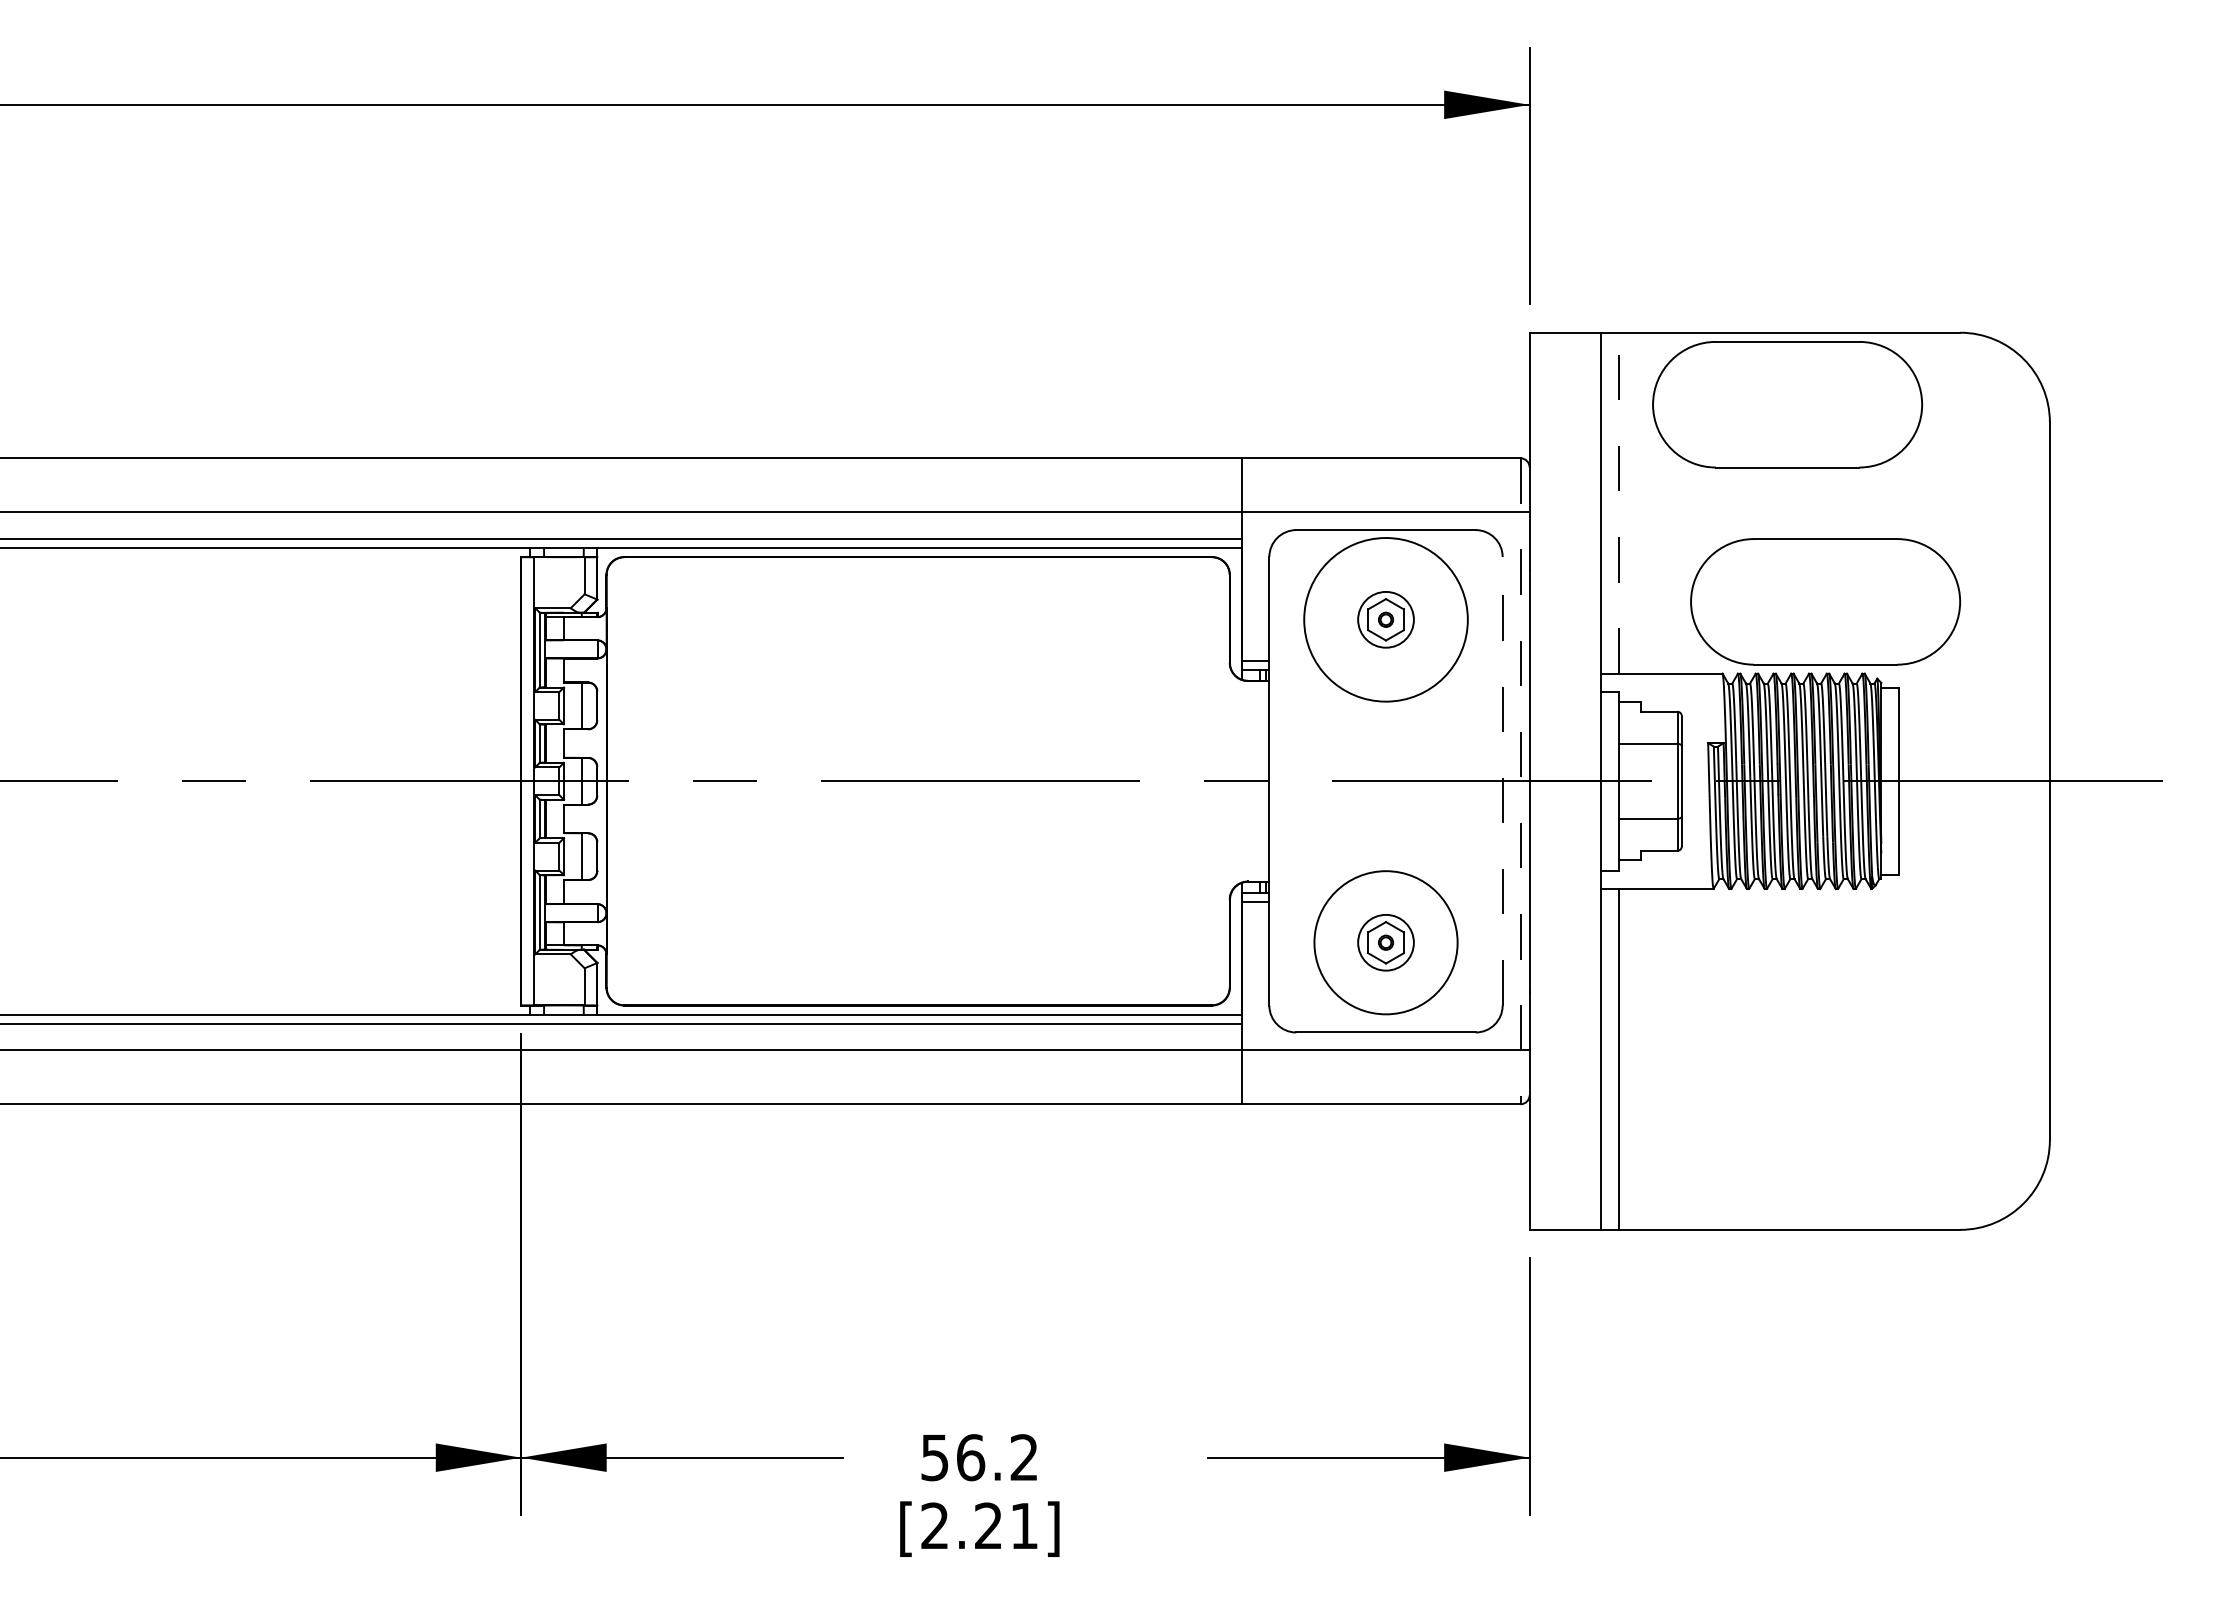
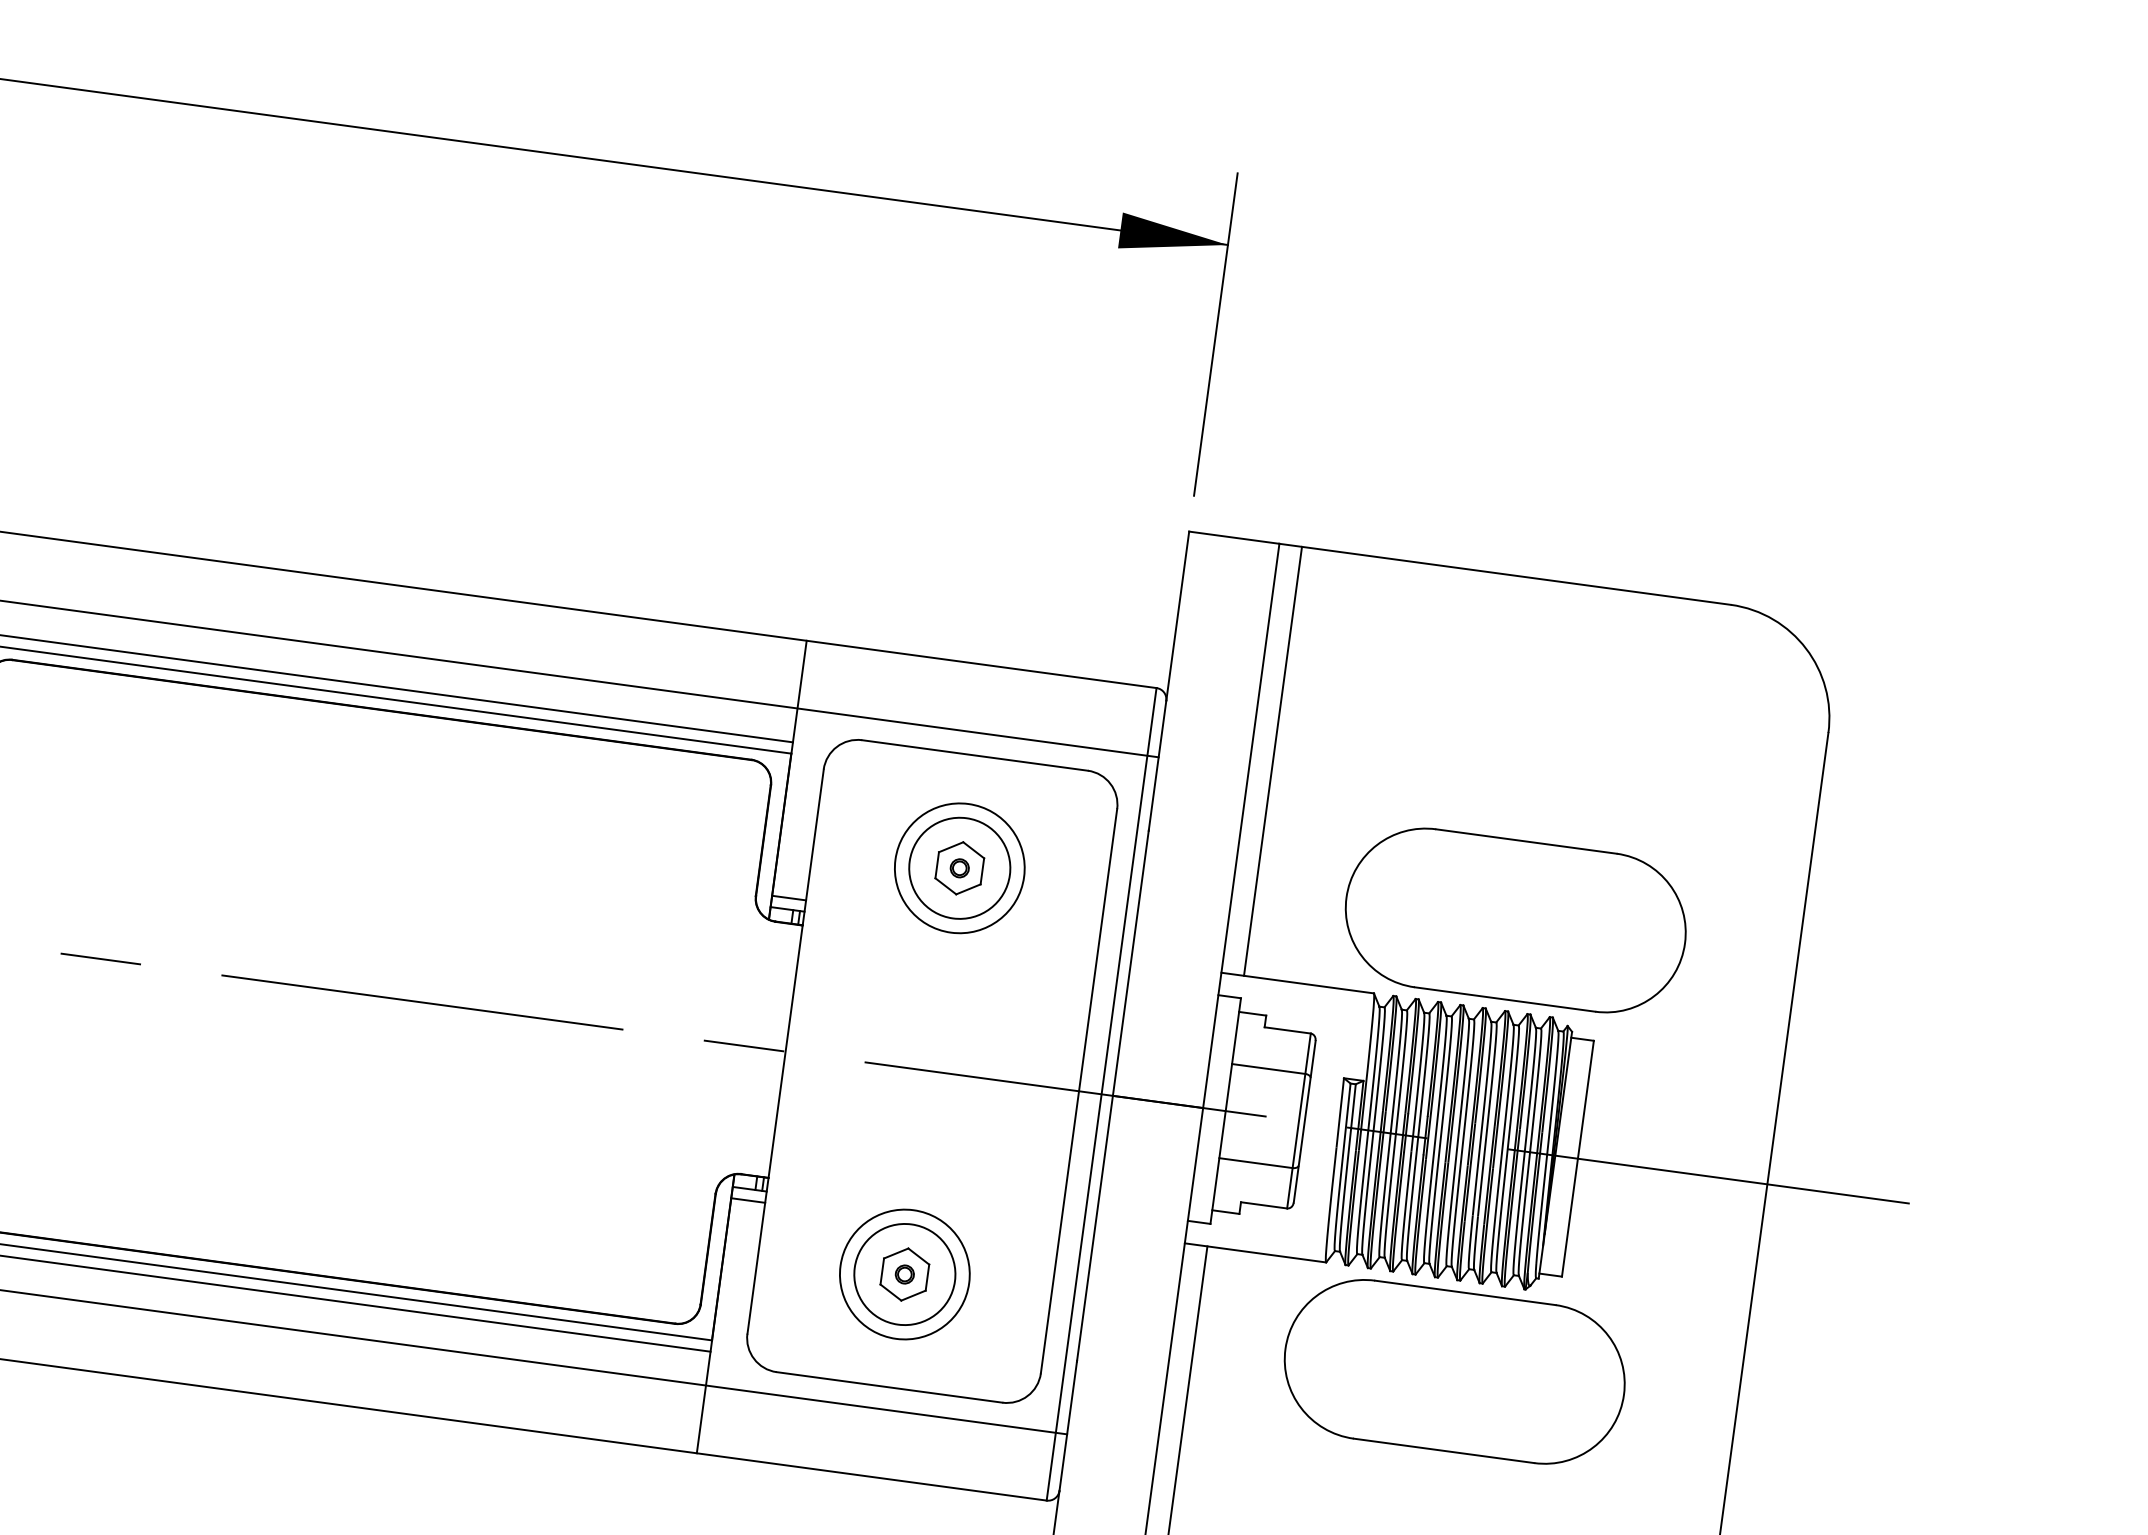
part: (1787, 404) -> (1454, 1371), moved
line: (1619, 503) -> (1273, 761), dashed -> solid
circle: (1385, 619) -> (959, 867), size x0.62
circle: (1385, 619) -> (959, 867), size x1.43
line: (1502, 780) -> (1078, 1090), dashed -> solid
line: (1520, 781) -> (1101, 1094), dashed -> solid
circle: (1385, 942) -> (904, 1274), size x0.71
circle: (1385, 942) -> (904, 1274), size x1.43

